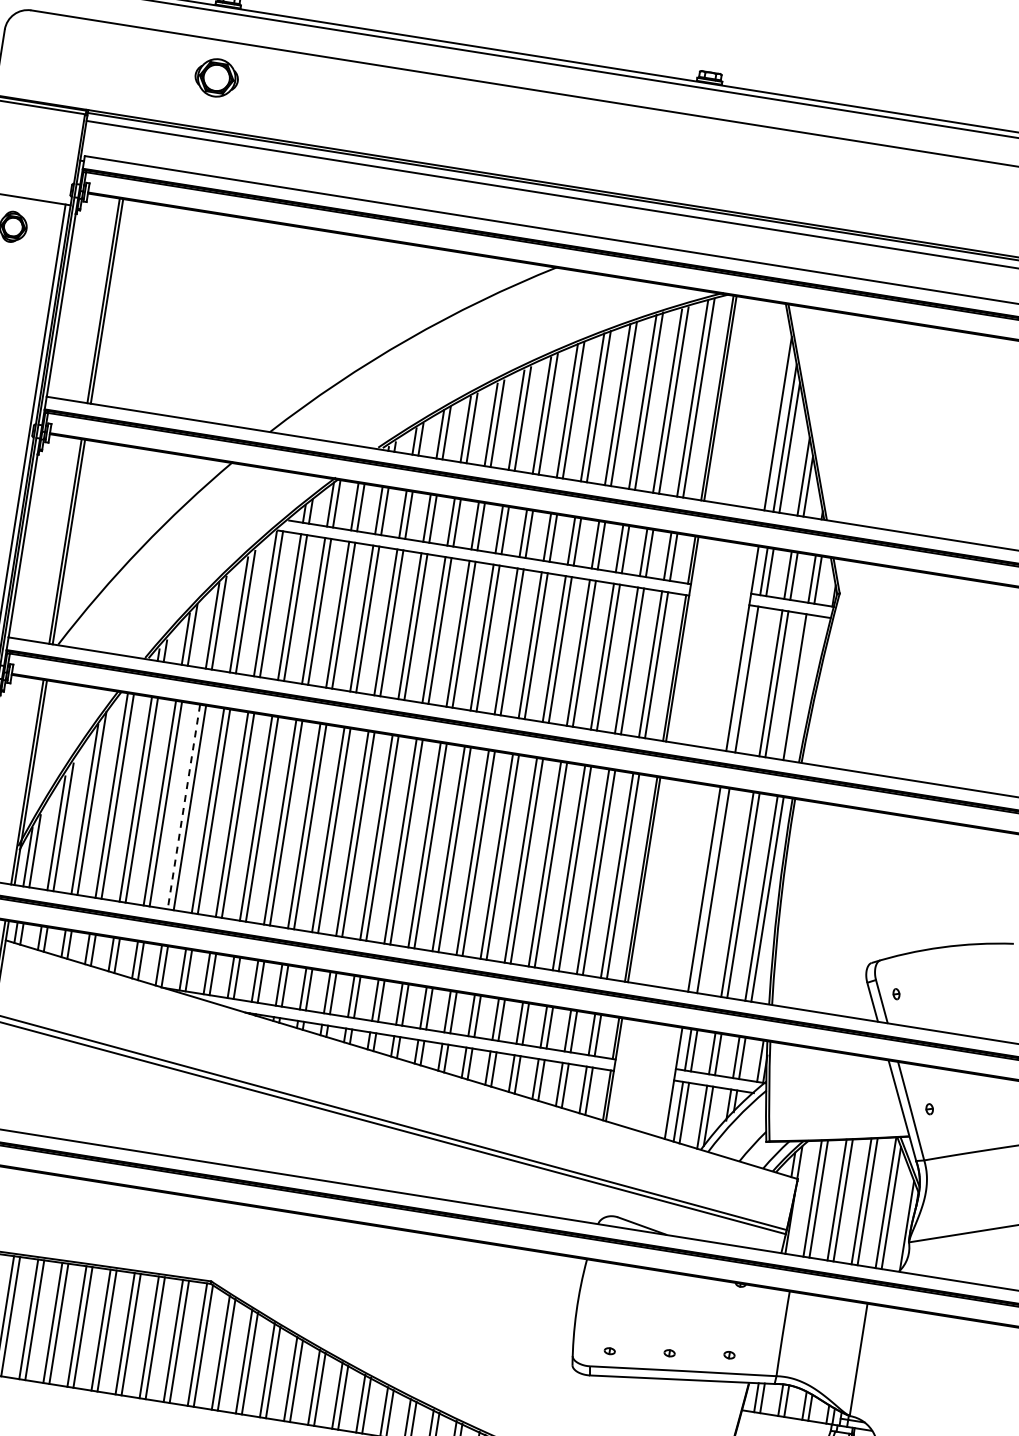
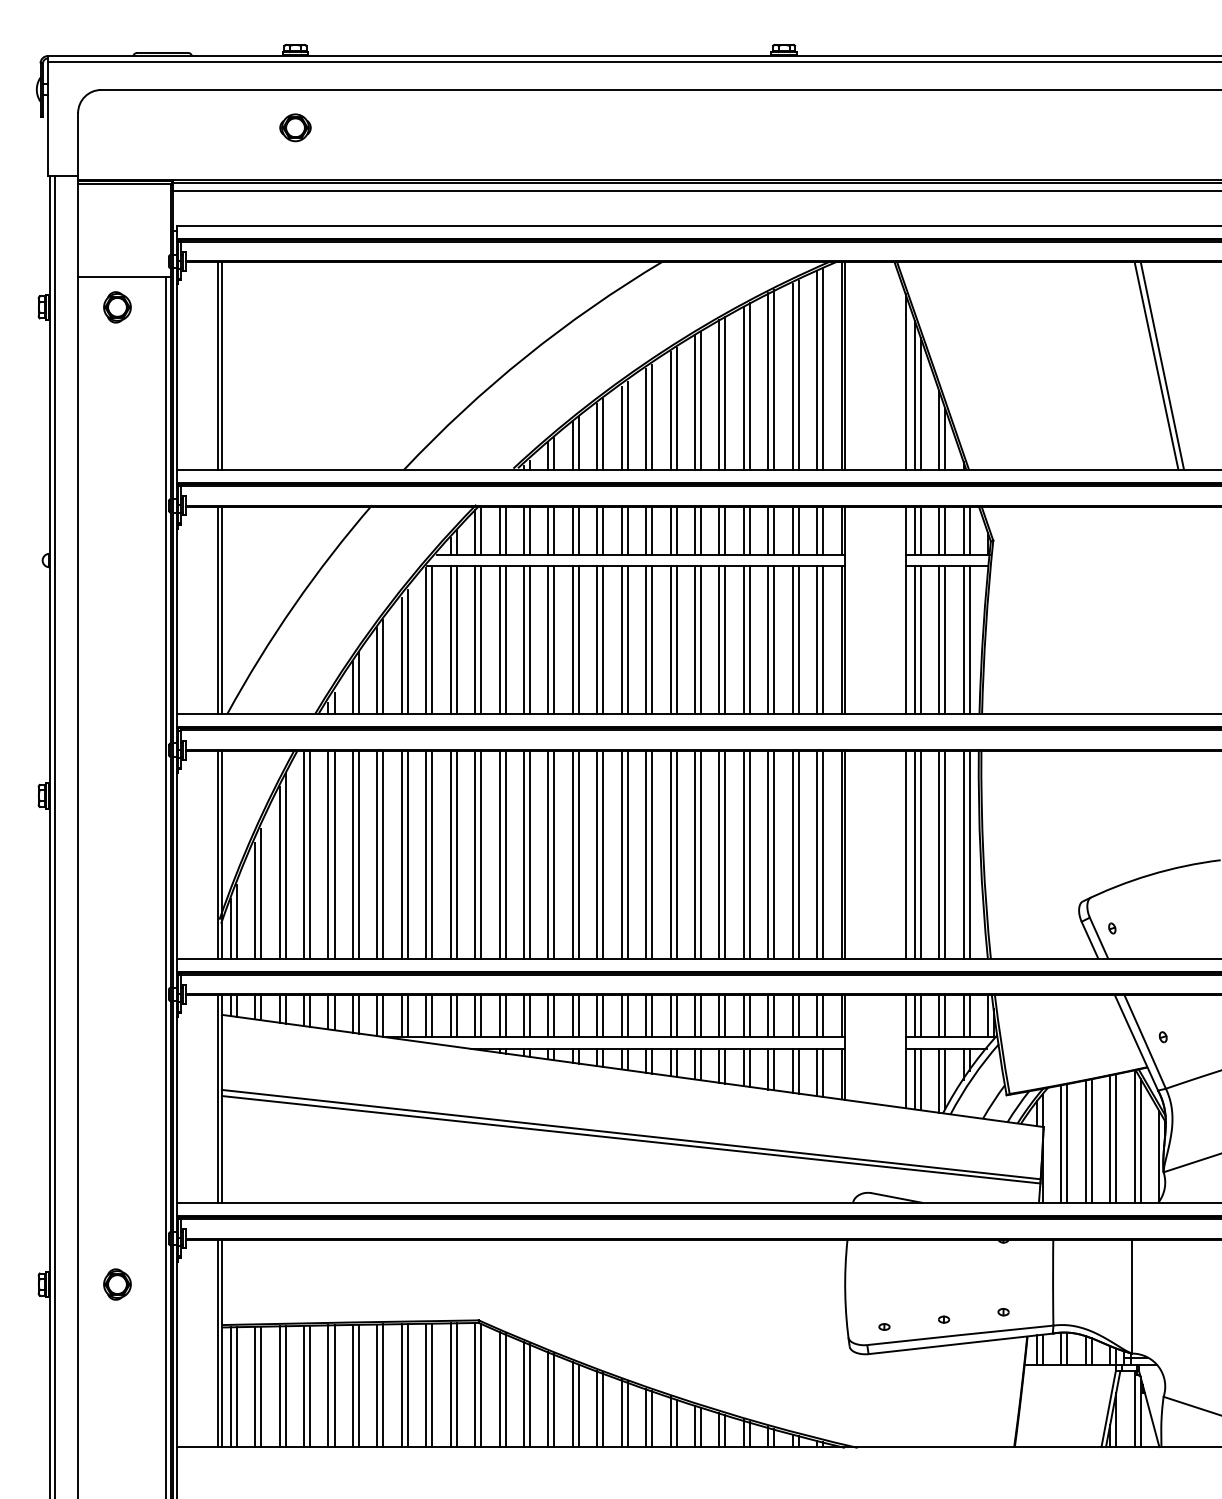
part: (216, 77) -> (295, 127), size x0.71
line: (752, 680) -> (920, 640), added
line: (800, 688) -> (969, 640), added
line: (184, 806) -> (377, 854), dashed -> solid
line: (719, 891) -> (920, 854), added

